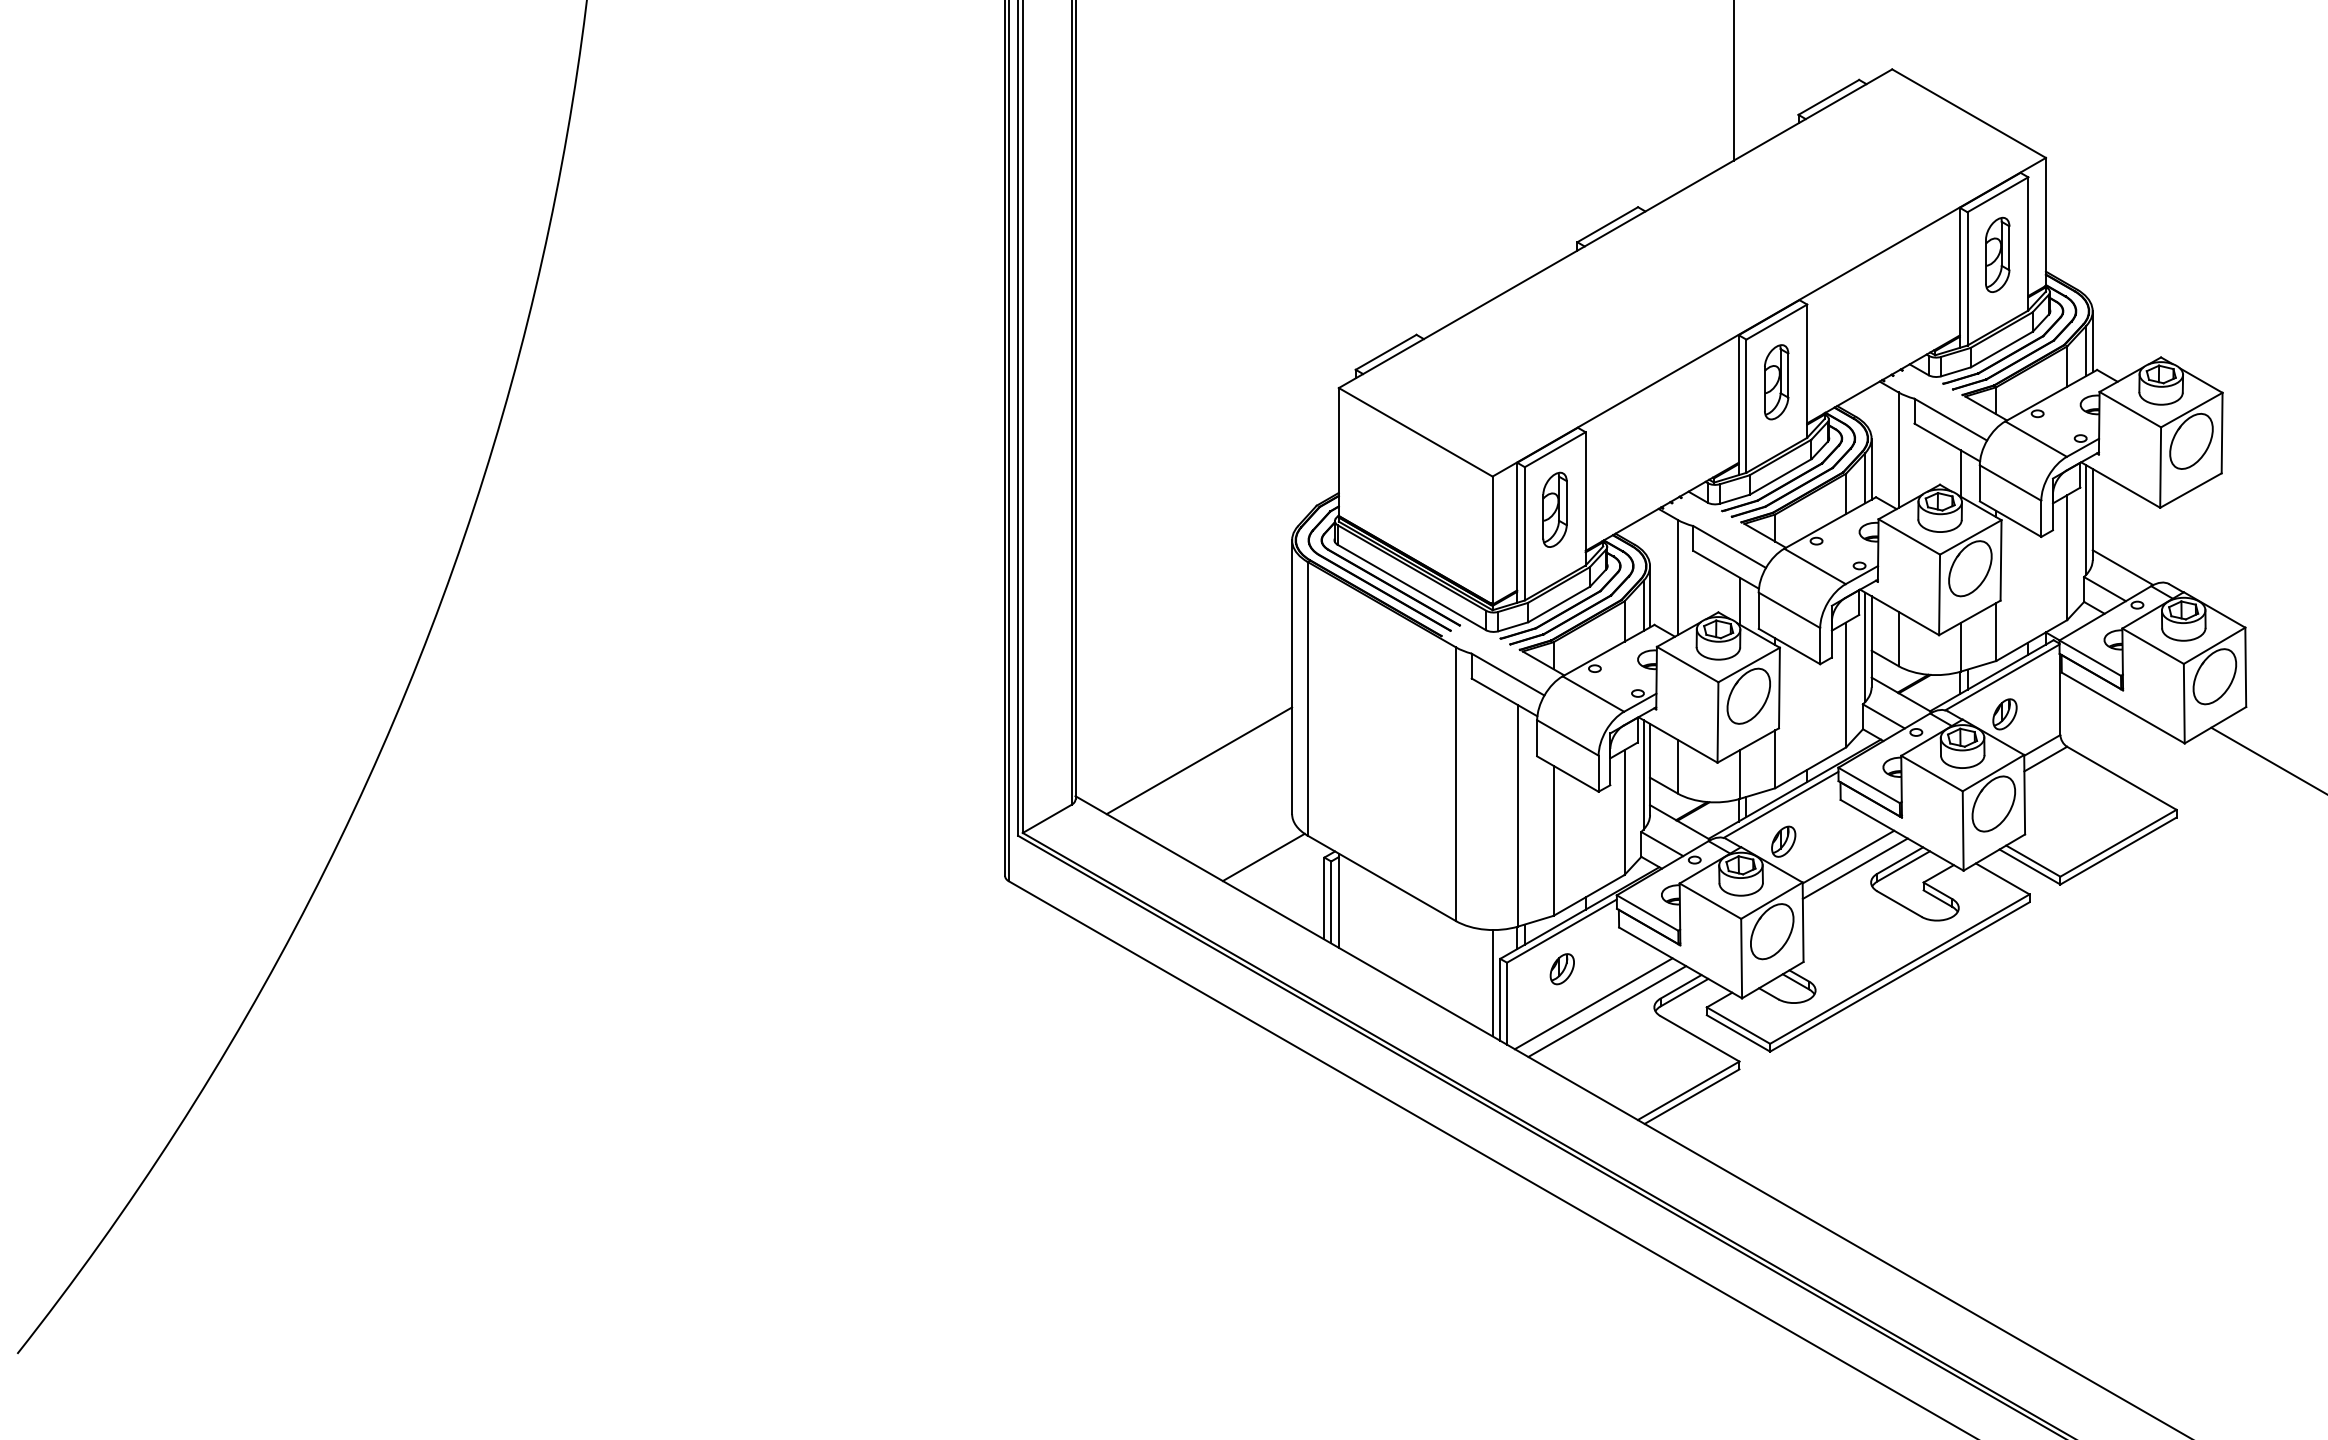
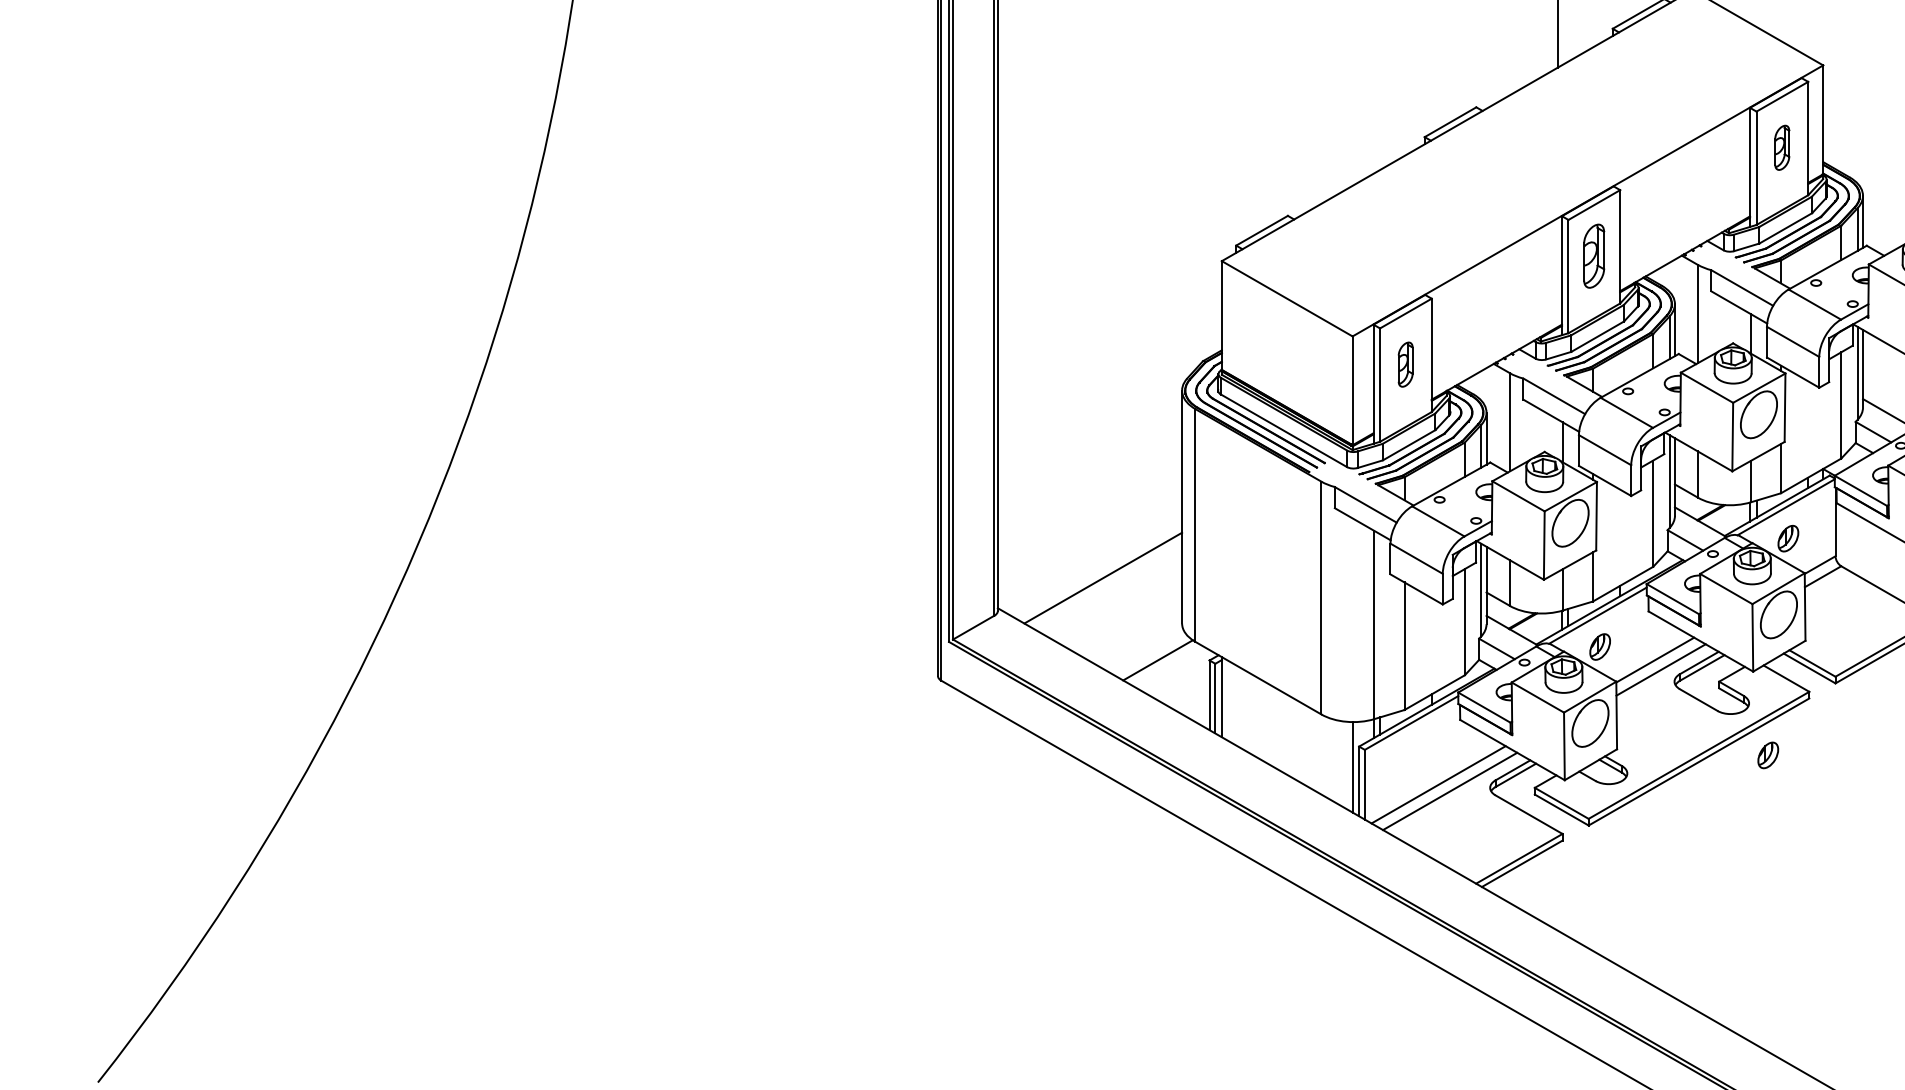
part: (1997, 254) -> (1782, 147), size x0.7
part: (1554, 509) -> (1405, 364), size x0.7
part: (1561, 969) -> (1767, 755), moved

